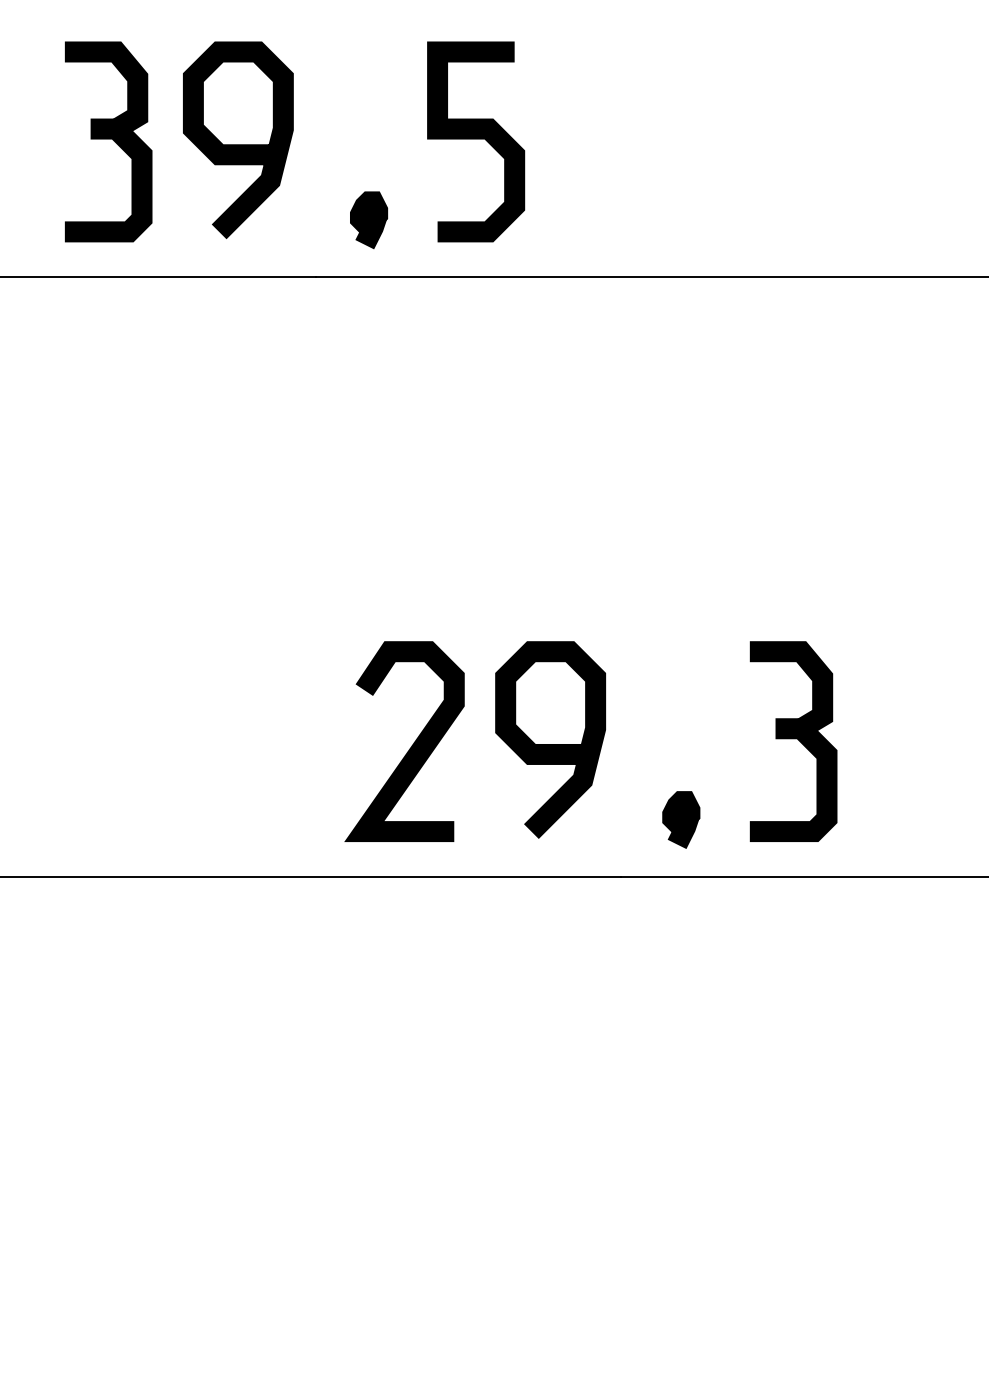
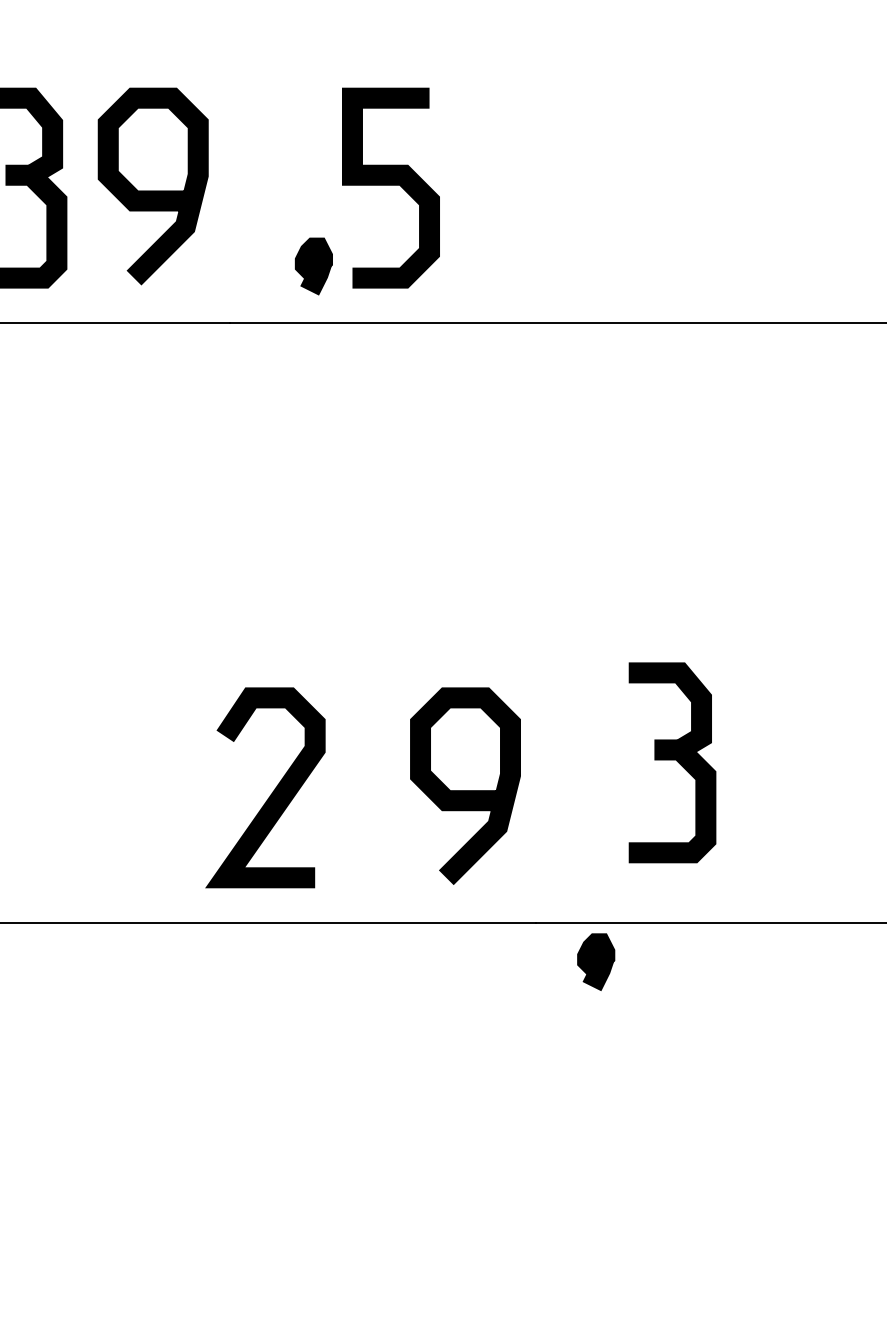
part: (369, 220) -> (314, 266), moved
part: (793, 741) -> (672, 762), moved
curve: (411, 745) -> (272, 791), moved
part: (681, 819) -> (596, 961), moved

